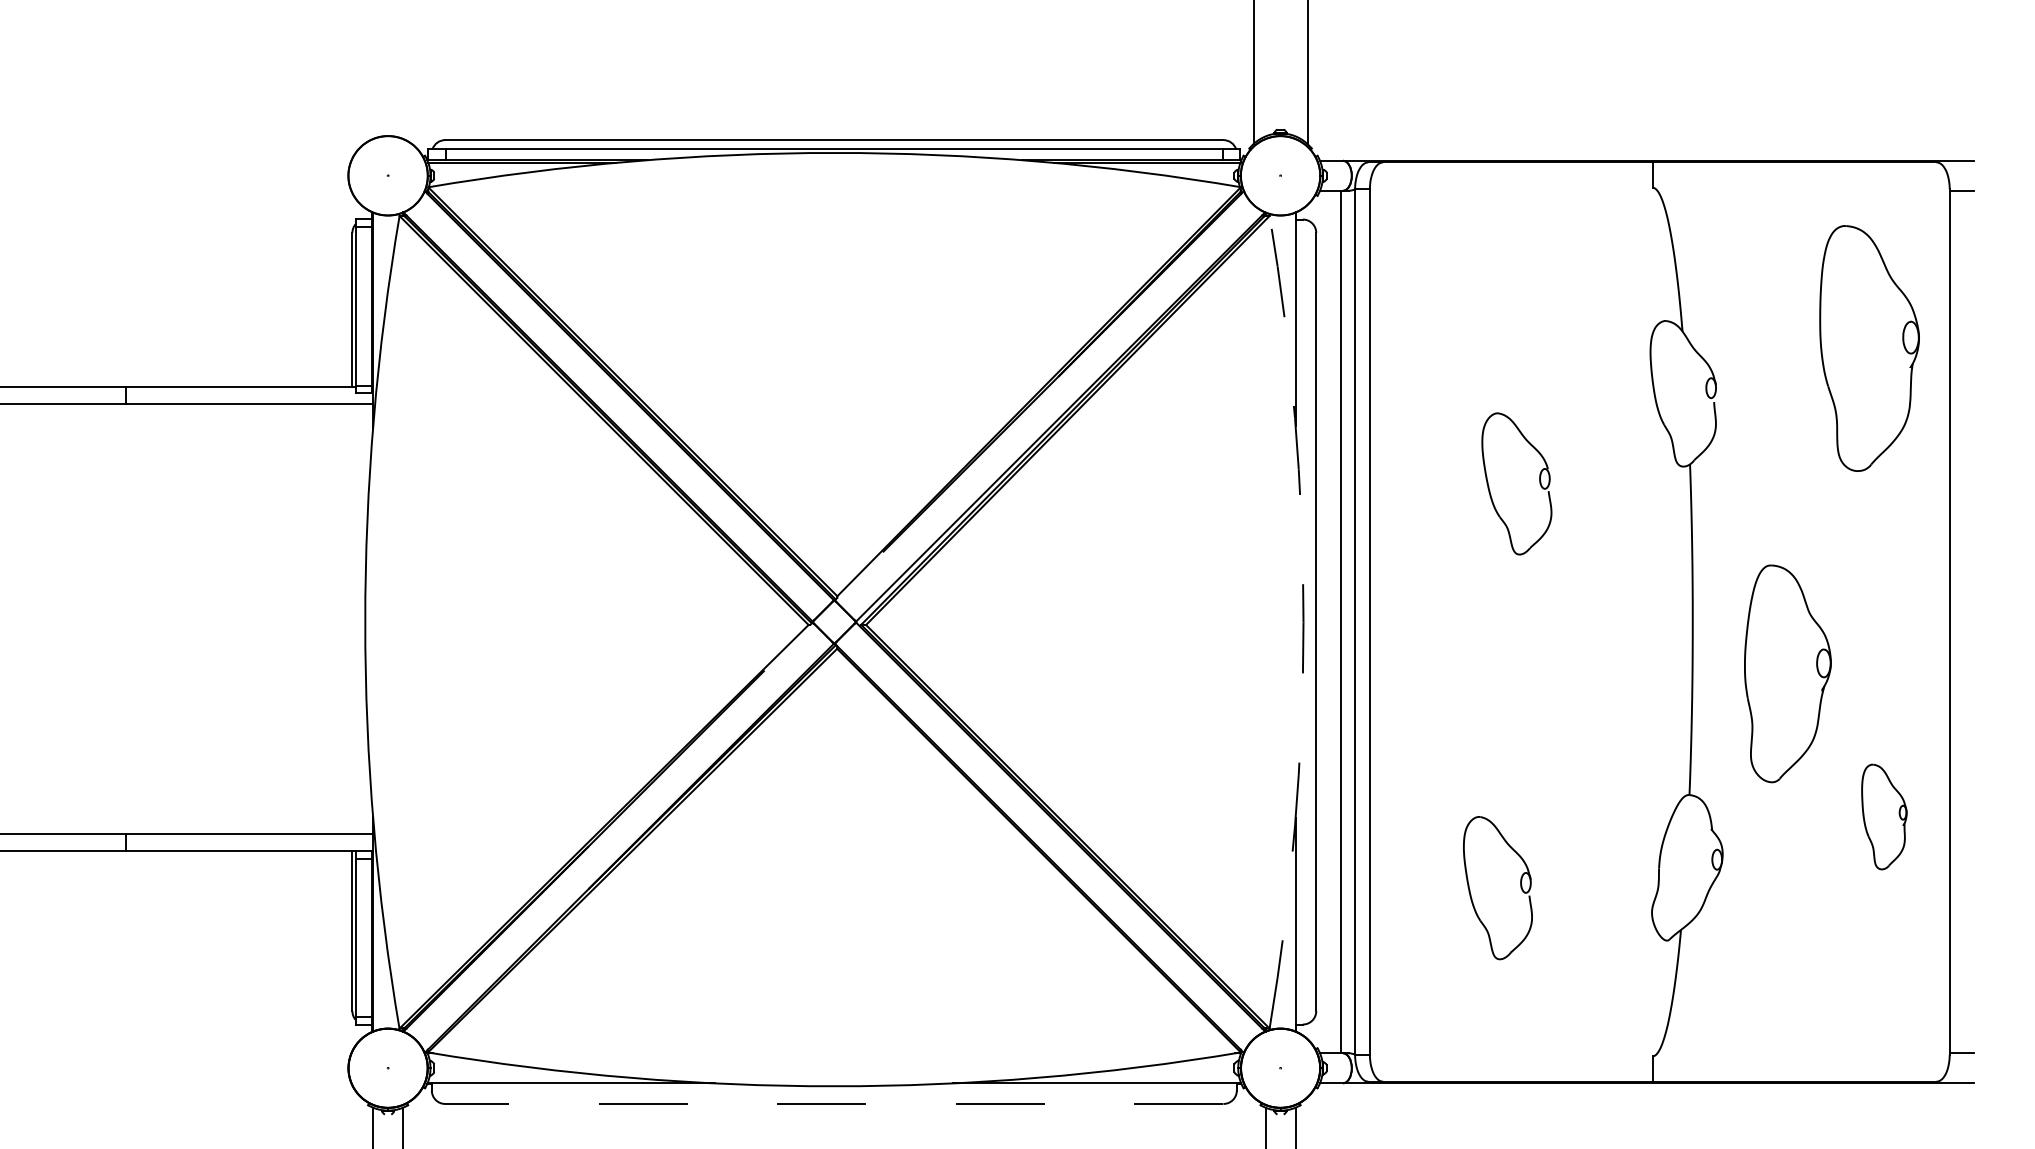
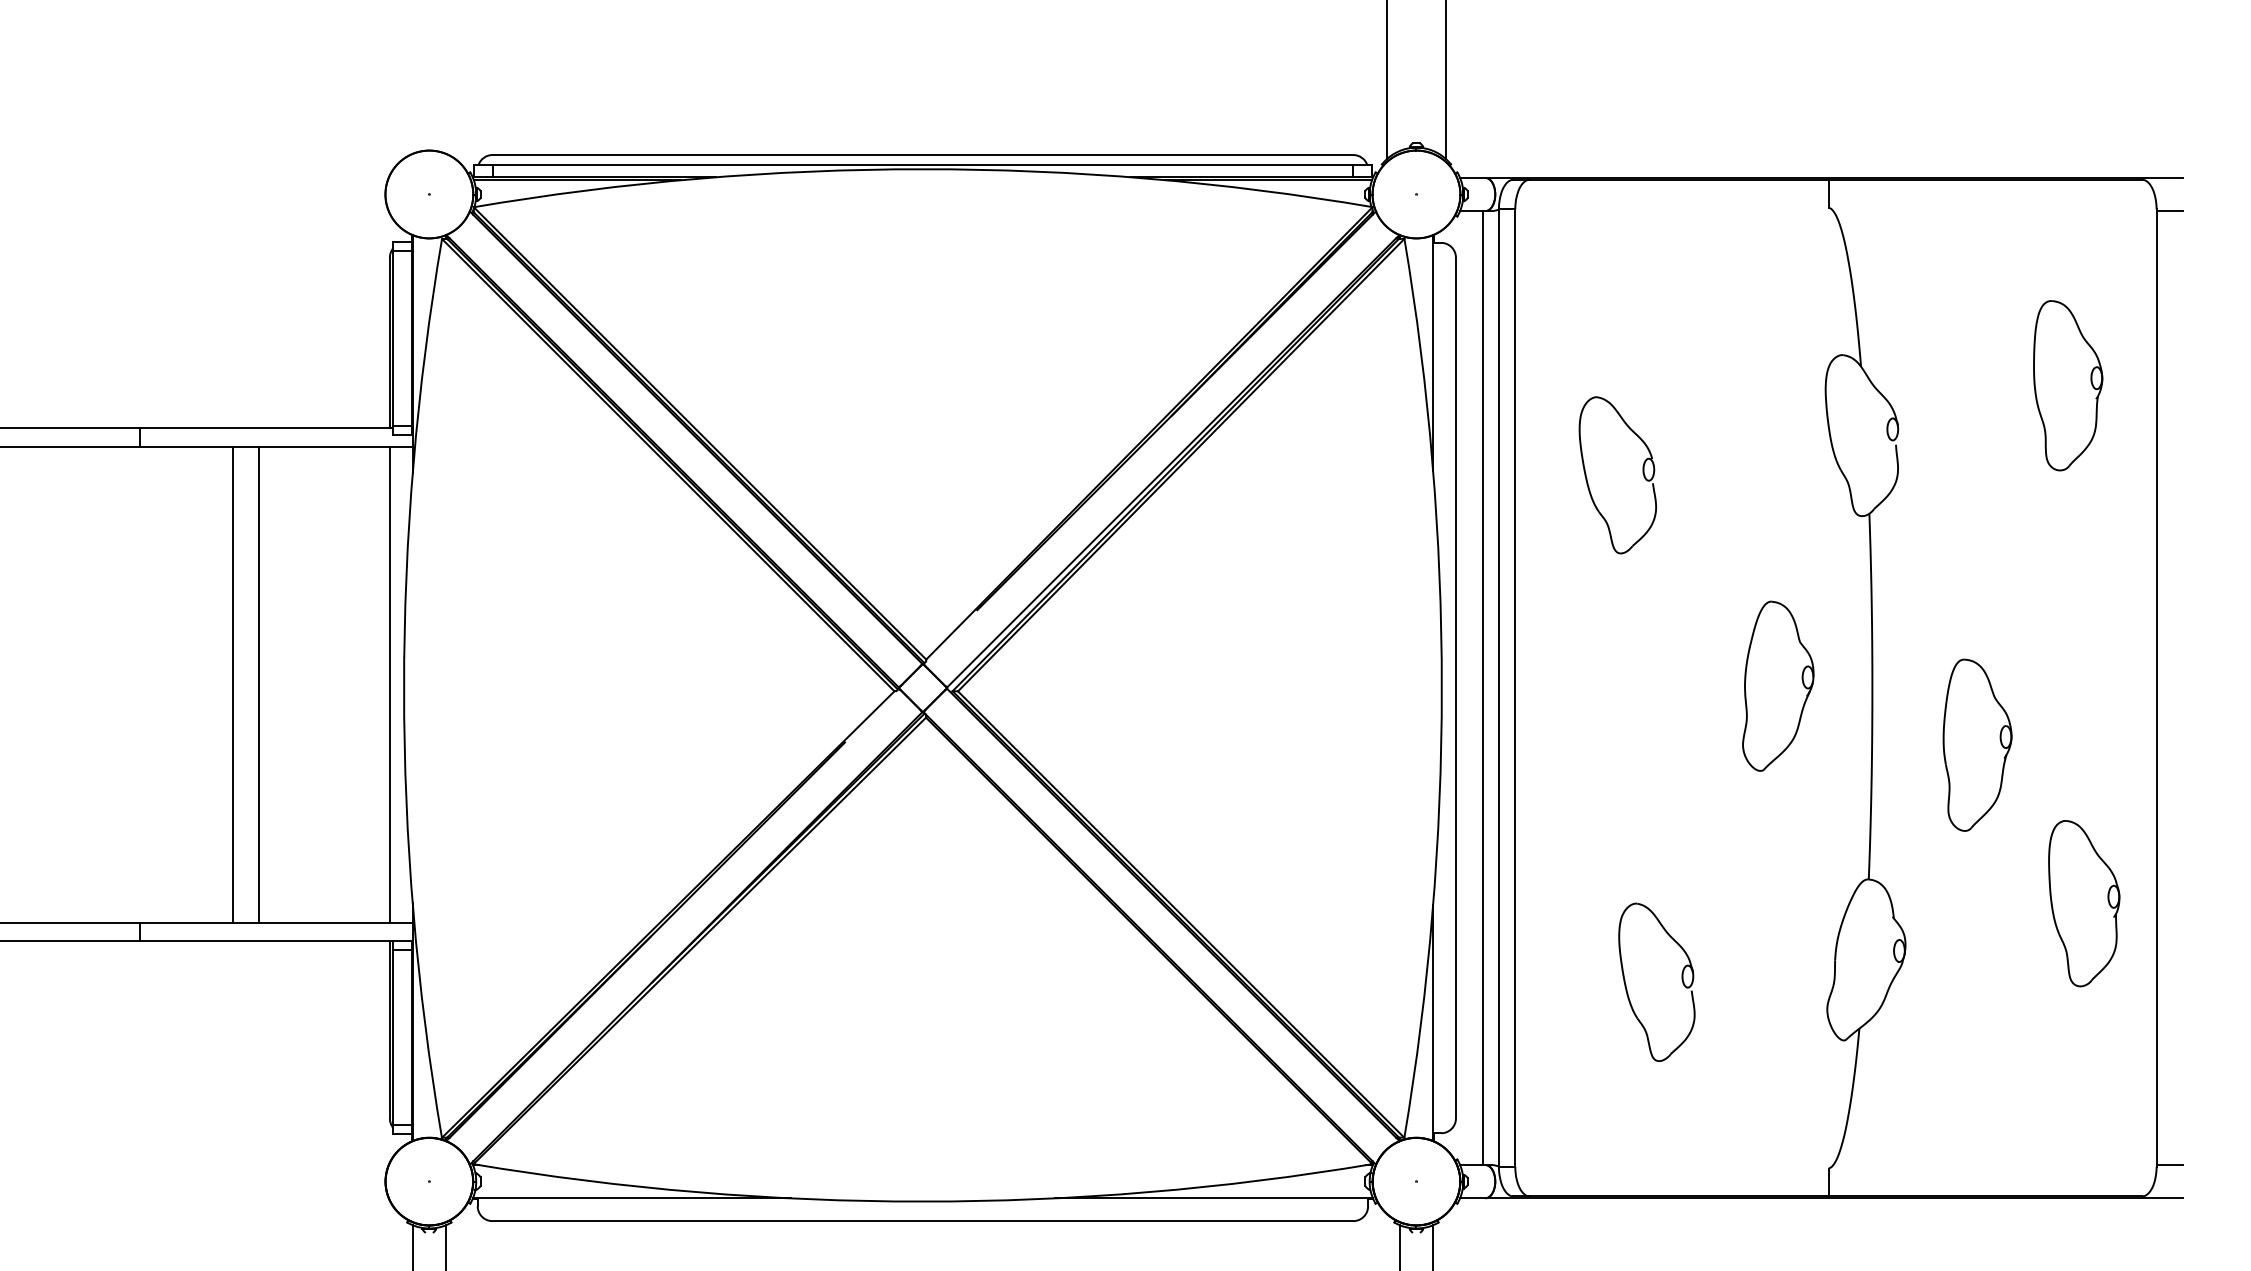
part: (1870, 348) -> (2068, 385), size x0.62
part: (1539, 482) -> (1642, 473), moved
line: (210, 618) -> (232, 684), added
line: (234, 618) -> (259, 684), added
line: (352, 618) -> (389, 684), added
part: (1607, 619) -> (1778, 685), added
arc: (1303, 622) -> (1441, 688), dashed -> solid
part: (1787, 673) -> (1977, 744), size x0.71
part: (1884, 816) -> (2084, 903), size x1.43
line: (833, 1104) -> (922, 1221), dashed -> solid

